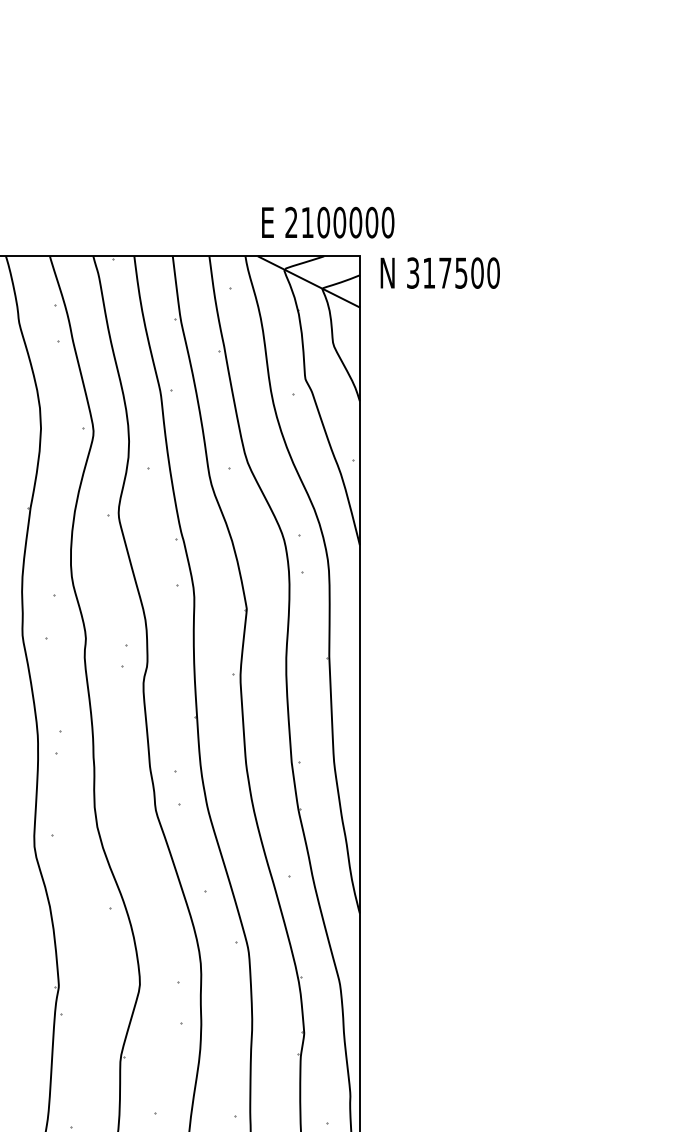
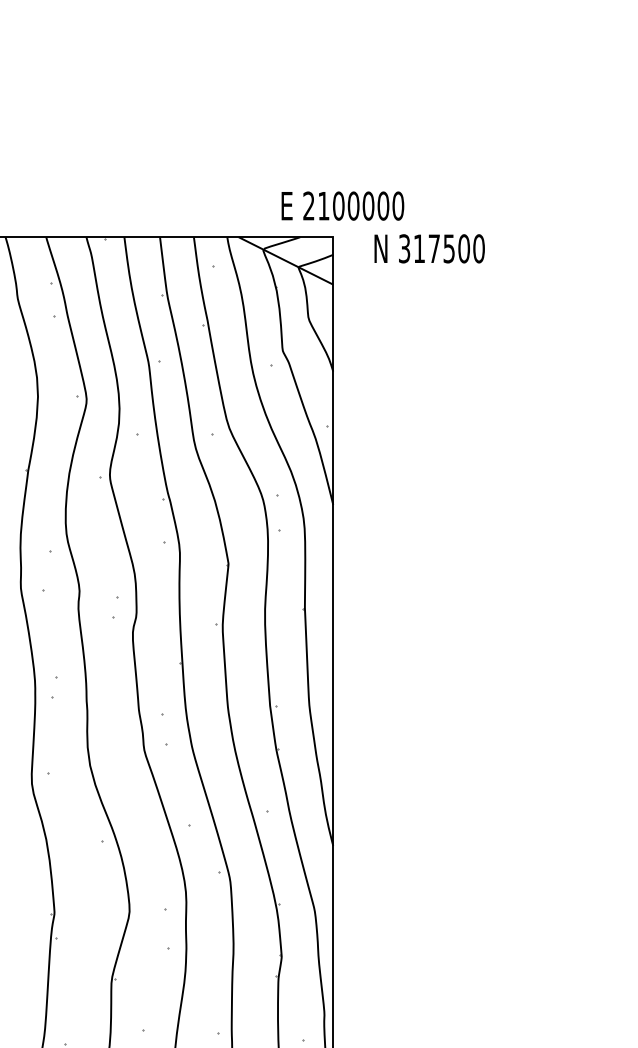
text: (327, 222) -> (342, 205), moved
text: (440, 272) -> (429, 248), moved

